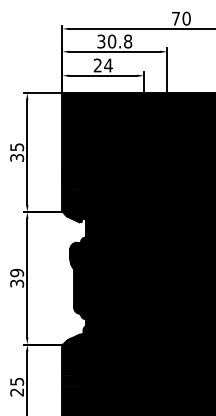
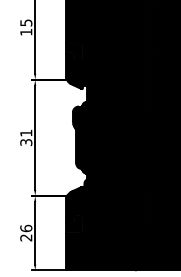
text: (17, 157) -> (26, 31), 35 -> 15
text: (17, 272) -> (26, 132), 39 -> 31
text: (17, 381) -> (26, 228), 25 -> 26

